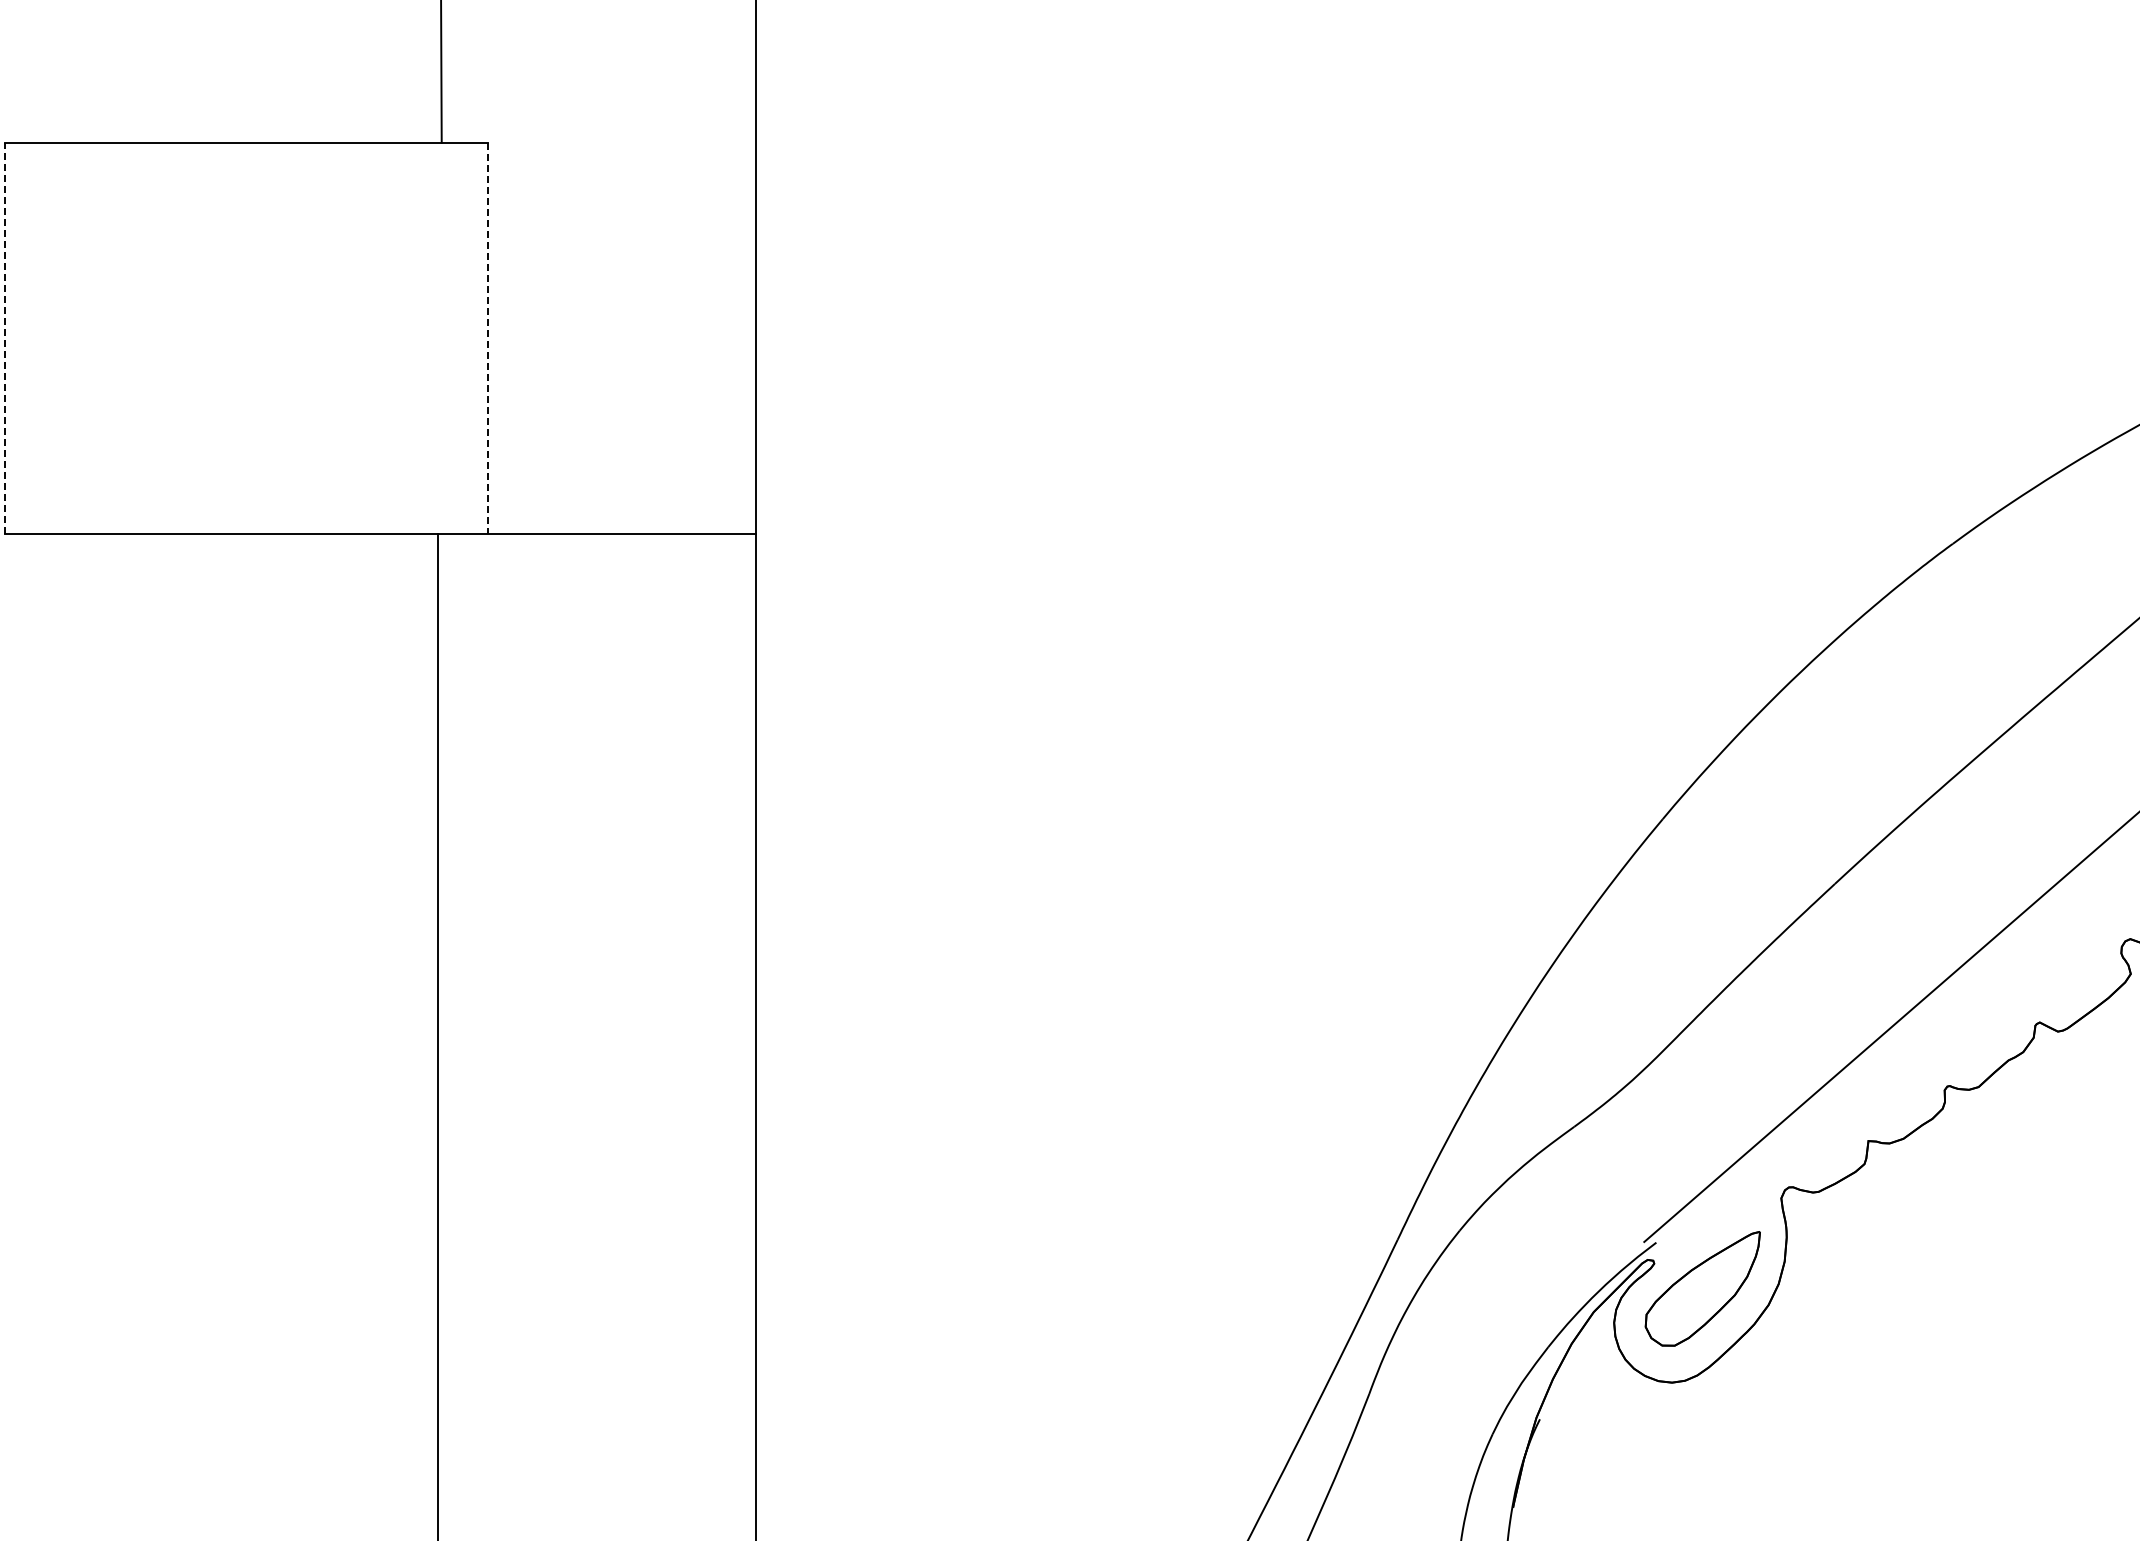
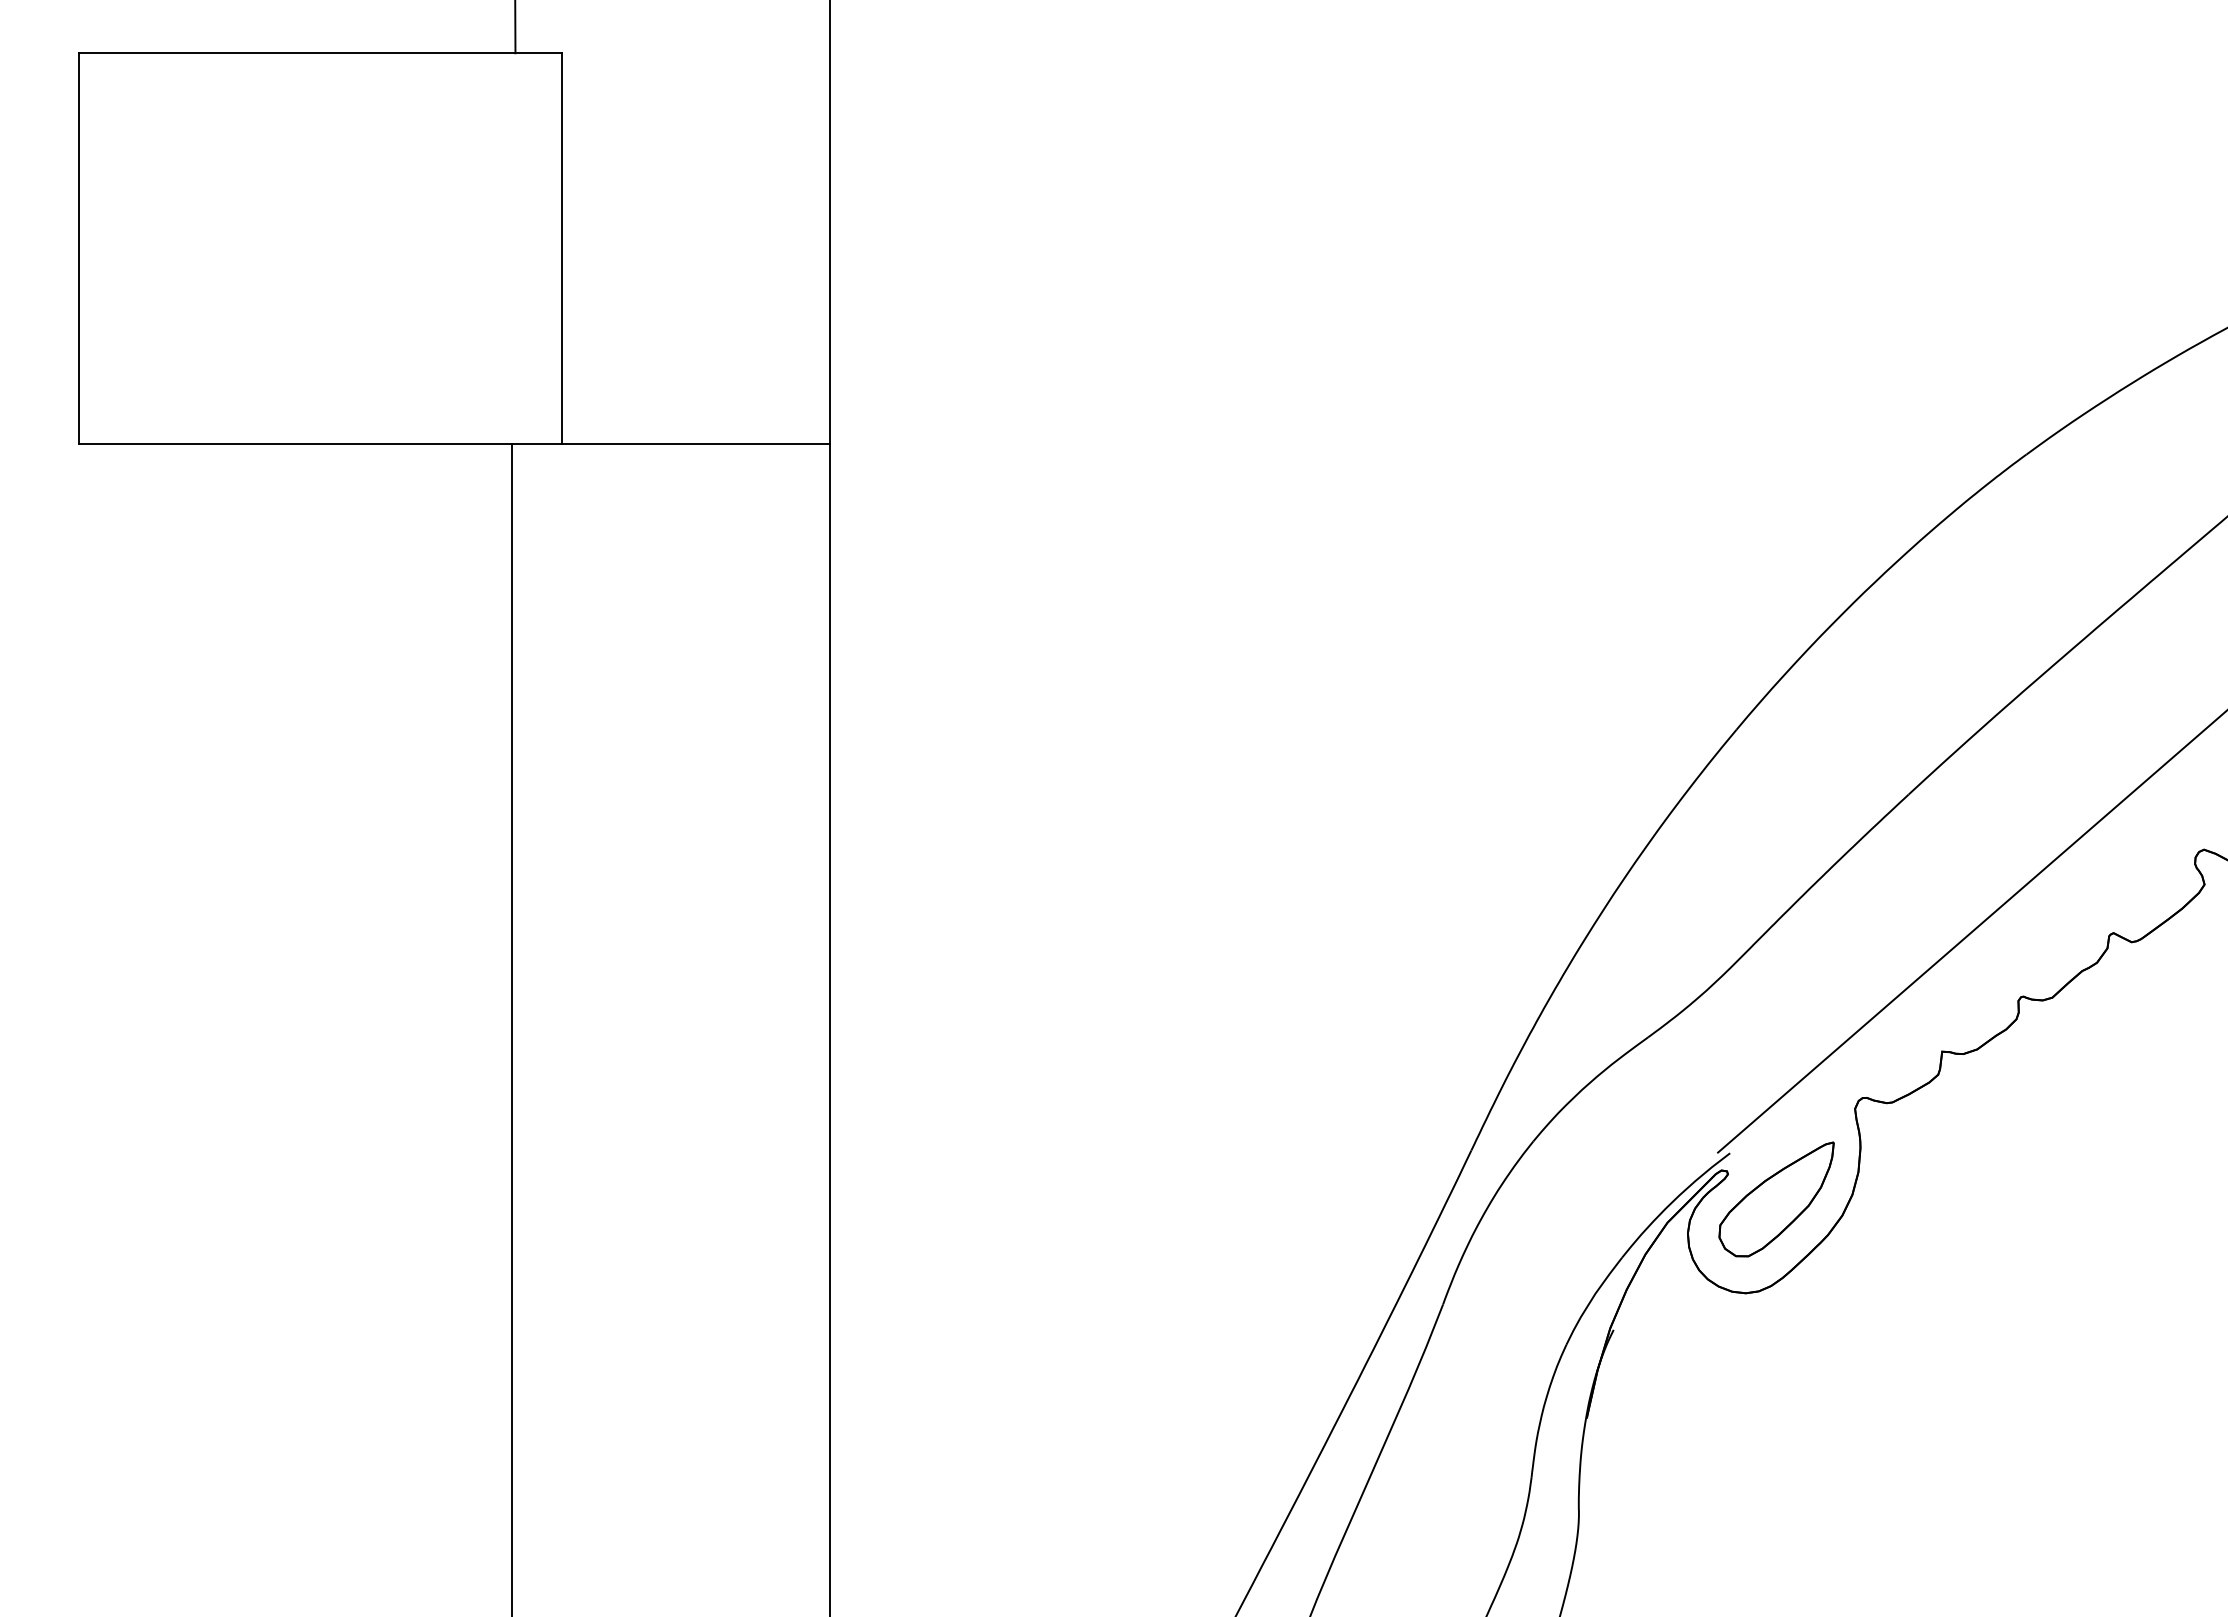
line: (4, 337) -> (78, 248), dashed -> solid
line: (487, 338) -> (561, 249), dashed -> solid

